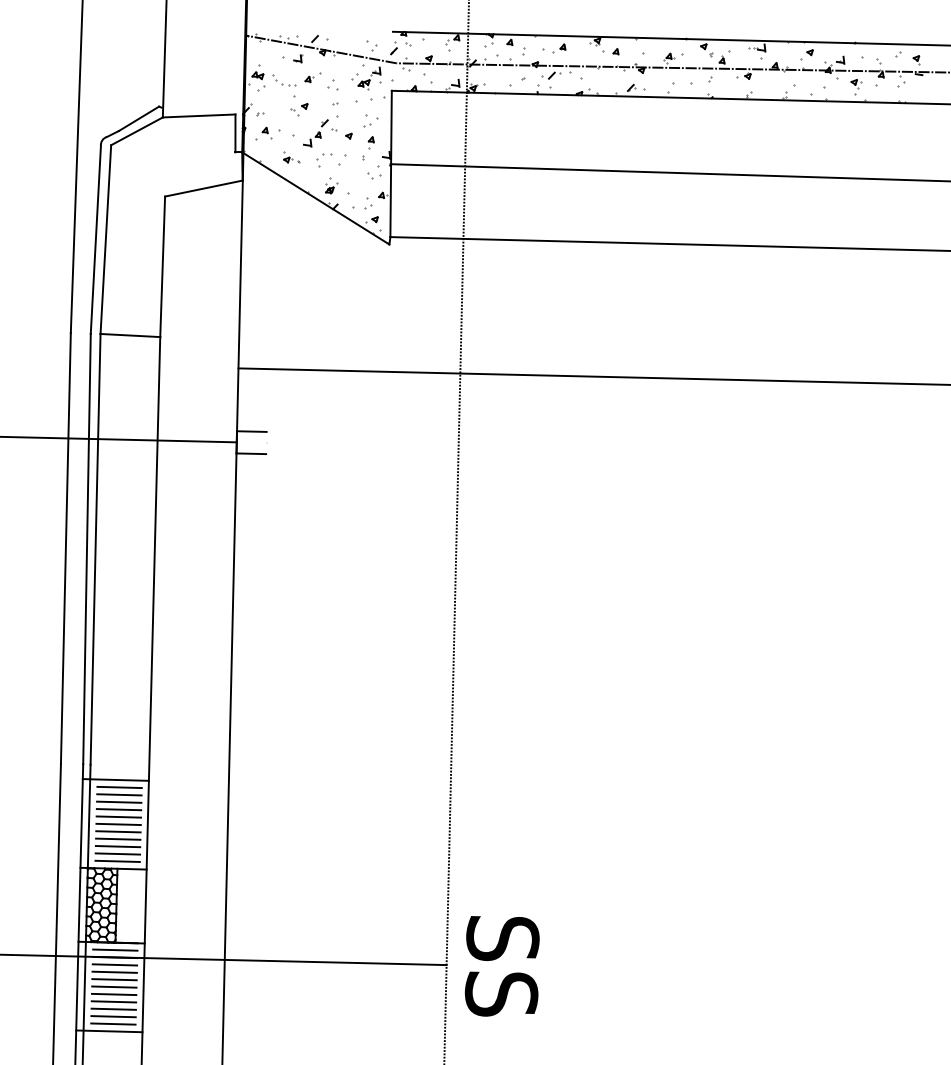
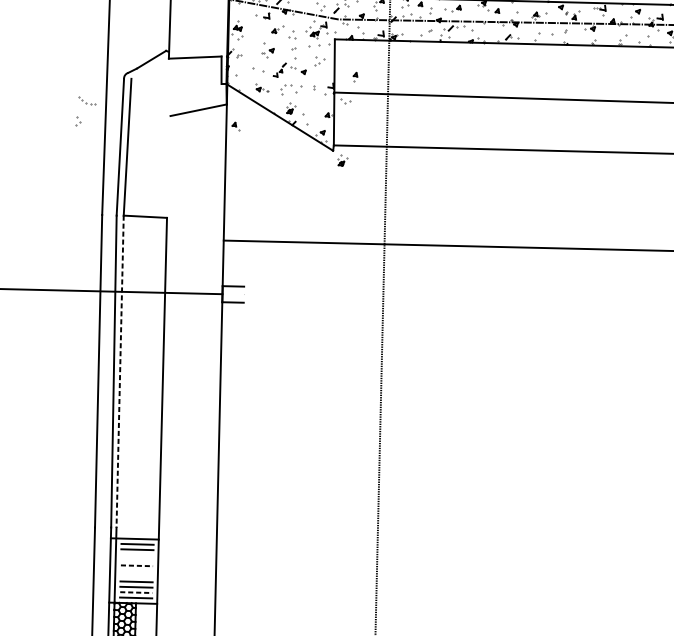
part: (284, 80) -> (87, 100), moved
line: (136, 131) -> (149, 68), removed
part: (266, 132) -> (235, 126), moved
part: (315, 133) -> (279, 70), size x0.7
part: (370, 142) -> (354, 76), moved
part: (374, 175) -> (346, 100), moved
part: (368, 203) -> (78, 121), moved
part: (402, 257) -> (342, 160), added
line: (162, 266) -> (168, 166), removed
line: (95, 549) -> (120, 371), solid -> dashed
line: (119, 801) -> (137, 554), removed
line: (118, 809) -> (136, 560), removed
line: (119, 817) -> (137, 566), solid -> dashed
line: (118, 824) -> (136, 571), removed
line: (118, 831) -> (136, 576), removed
line: (118, 854) -> (136, 592), solid -> dashed

